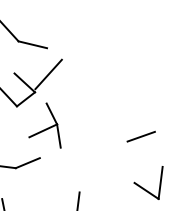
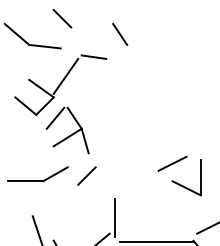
line: (52, 20) -> (62, 18), added
line: (103, 41) -> (120, 33), added
line: (76, 59) -> (93, 56), added
line: (34, 111) -> (55, 117), added
line: (141, 136) -> (172, 163), moved
line: (56, 167) -> (86, 175), added

